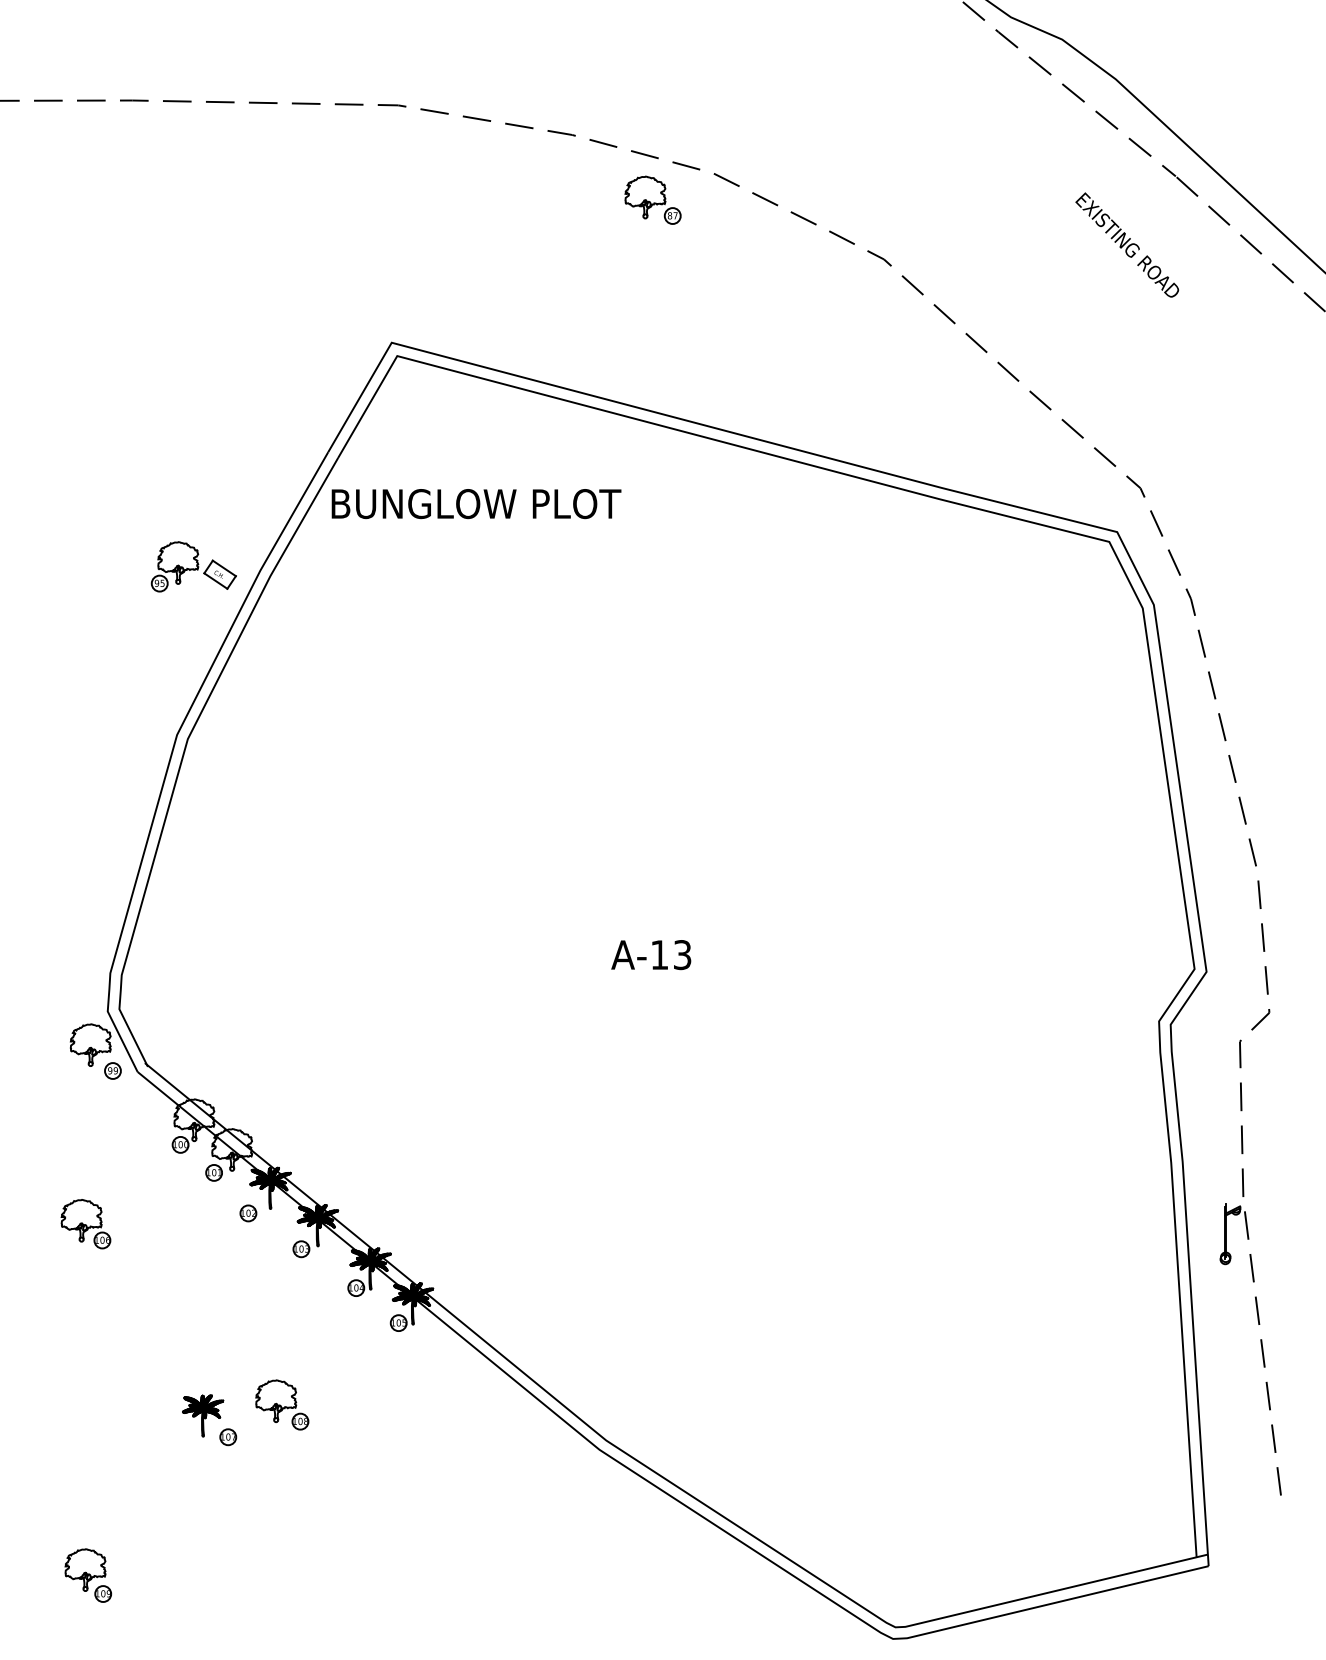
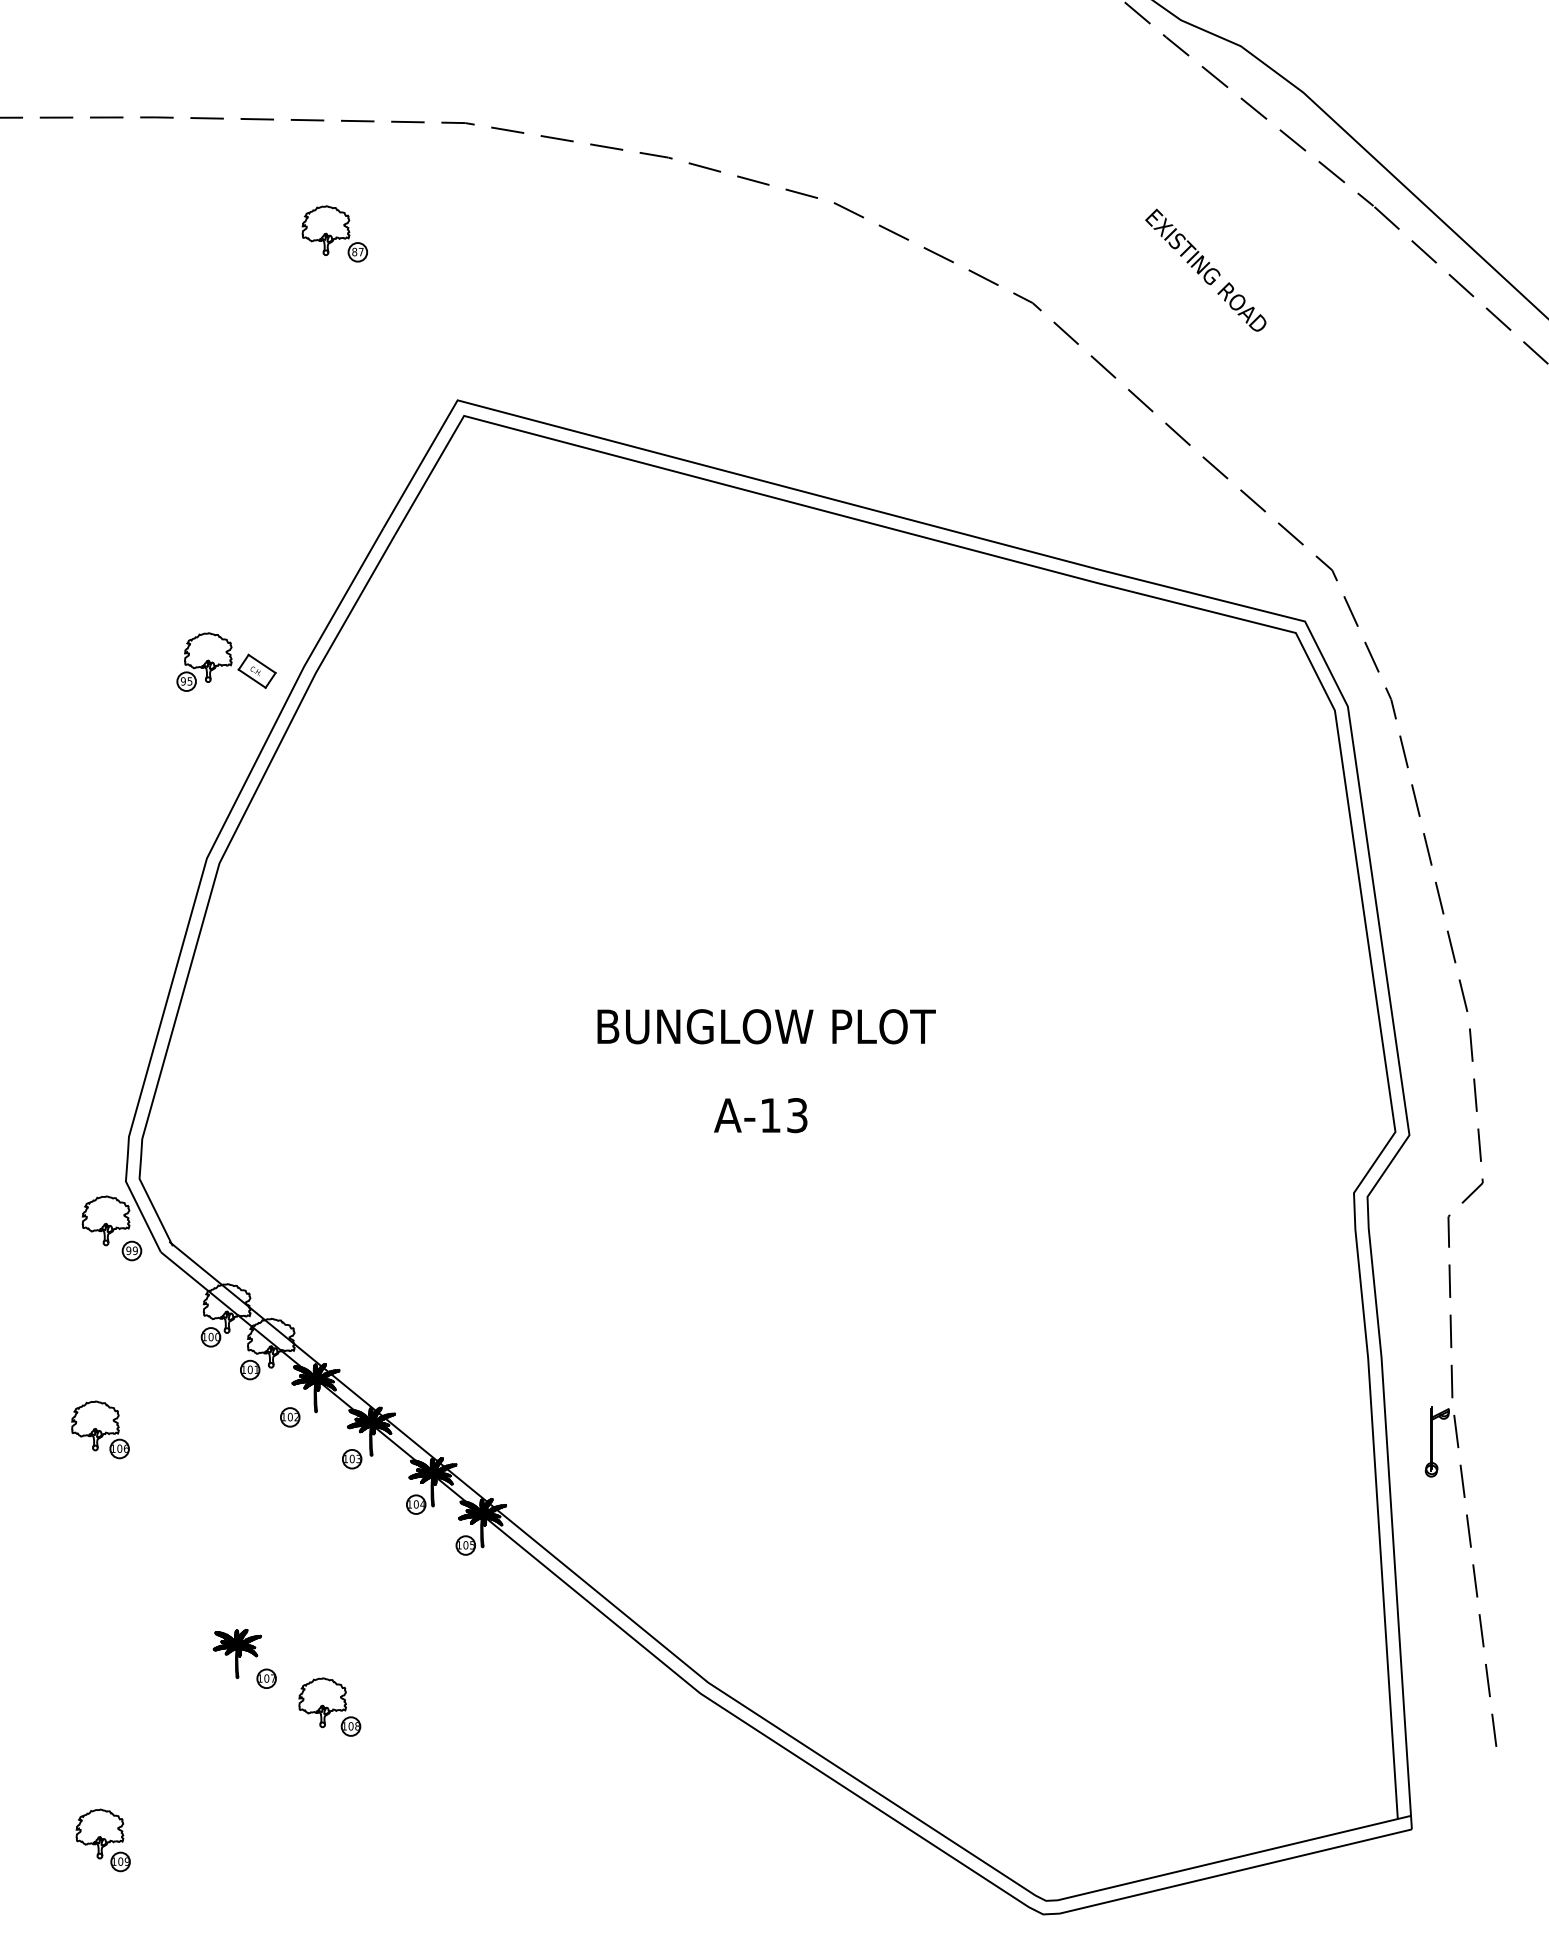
part: (652, 199) -> (334, 233), moved
text: (1127, 244) -> (1205, 269), moved
text: (476, 503) -> (766, 1026), moved
part: (282, 1404) -> (329, 1706), moved

